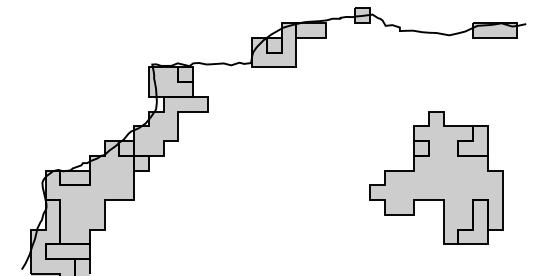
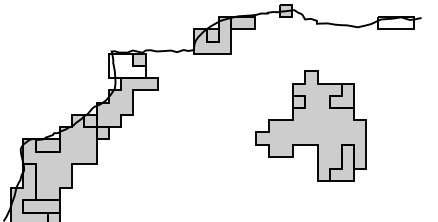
fill: (495, 30) -> (396, 23), removed
fill: (170, 81) -> (126, 65), removed
part: (436, 177) -> (311, 126), moved

